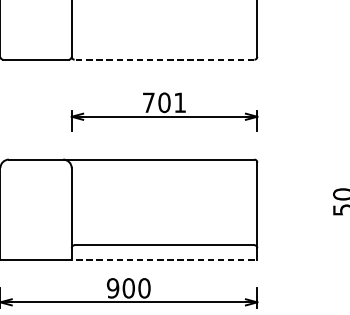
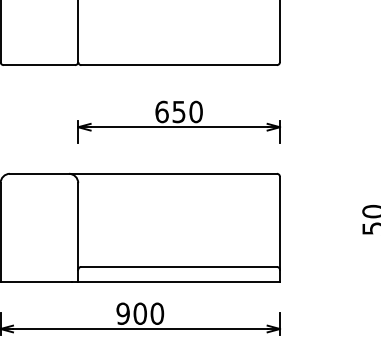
line: (164, 60) -> (179, 65), dashed -> solid
text: (163, 102) -> (178, 111), 701 -> 650
line: (162, 259) -> (176, 282), dashed -> solid

